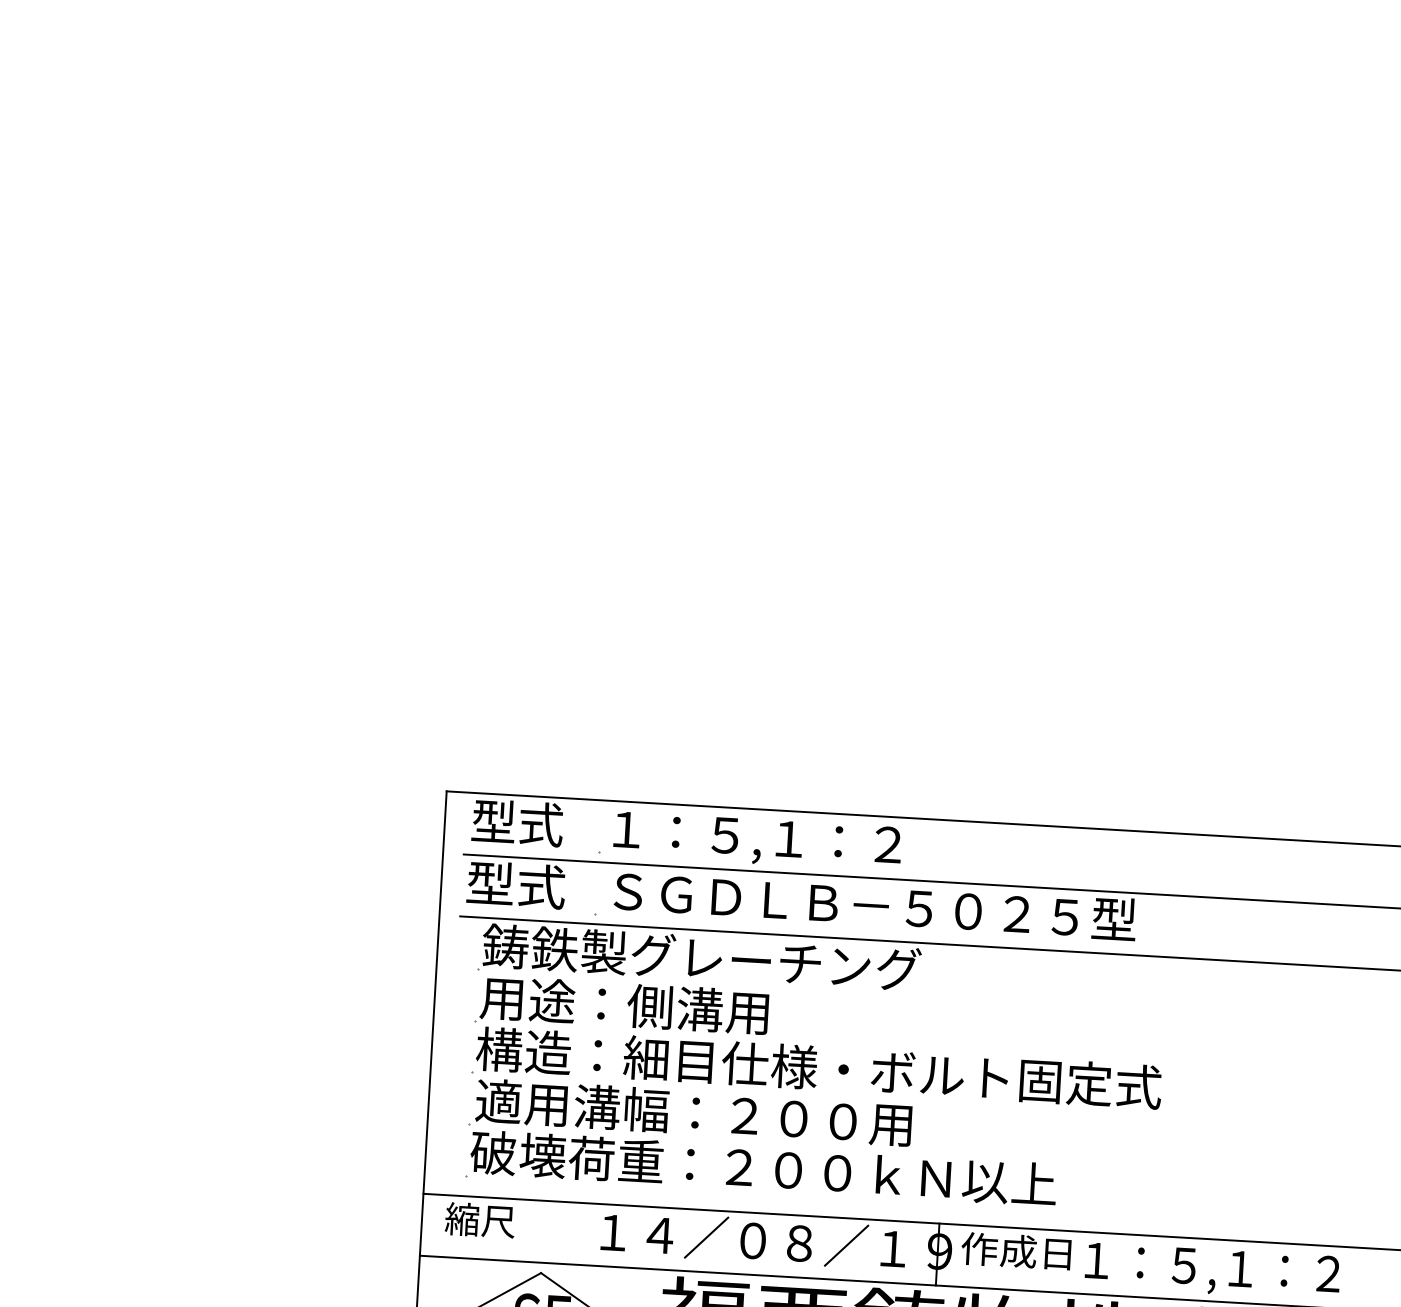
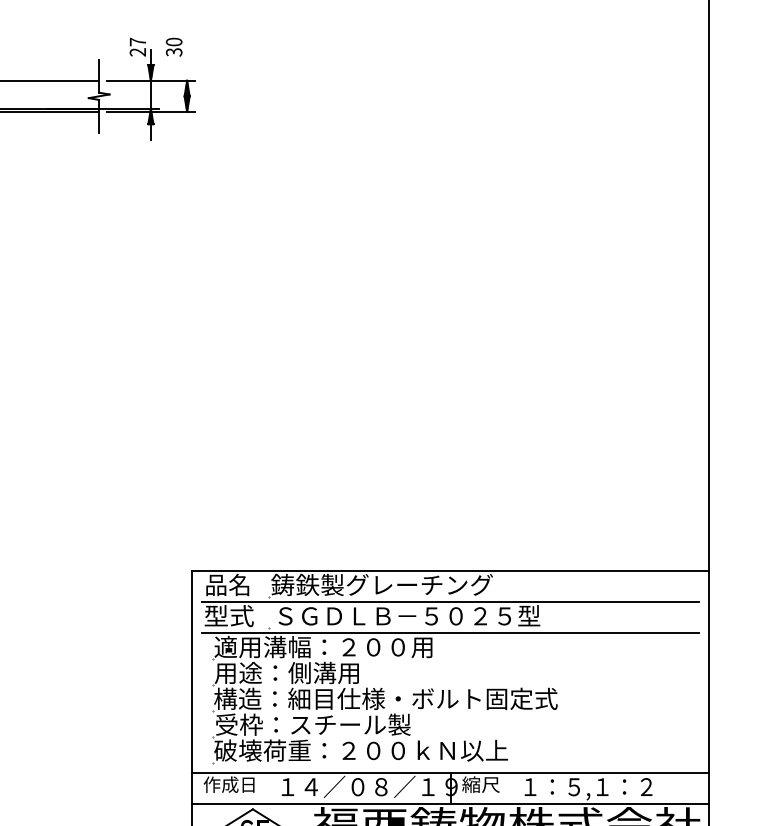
text: (516, 821) -> (227, 584), 型式 -> 品名
text: (823, 841) -> (381, 585), １：５,１：２ -> 鋳鉄製グレーチング
text: (700, 958) -> (323, 647), 鋳鉄製グレーチング -> 適用溝幅：２００用
text: (693, 1112) -> (324, 724), 適用溝幅：２００用 -> 受枠：スチール製
text: (495, 1220) -> (228, 784), 縮尺 -> 作成日
text: (1015, 1250) -> (489, 784), 作成日 -> 縮尺

